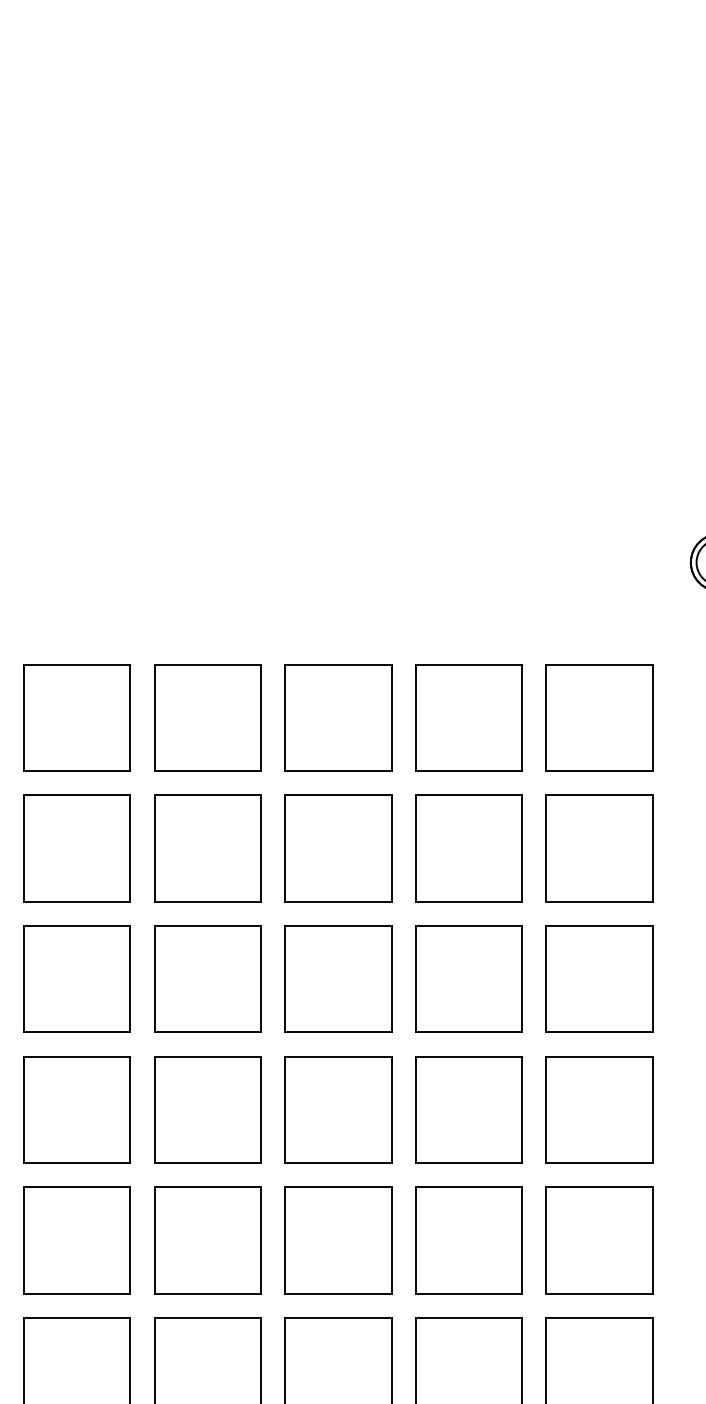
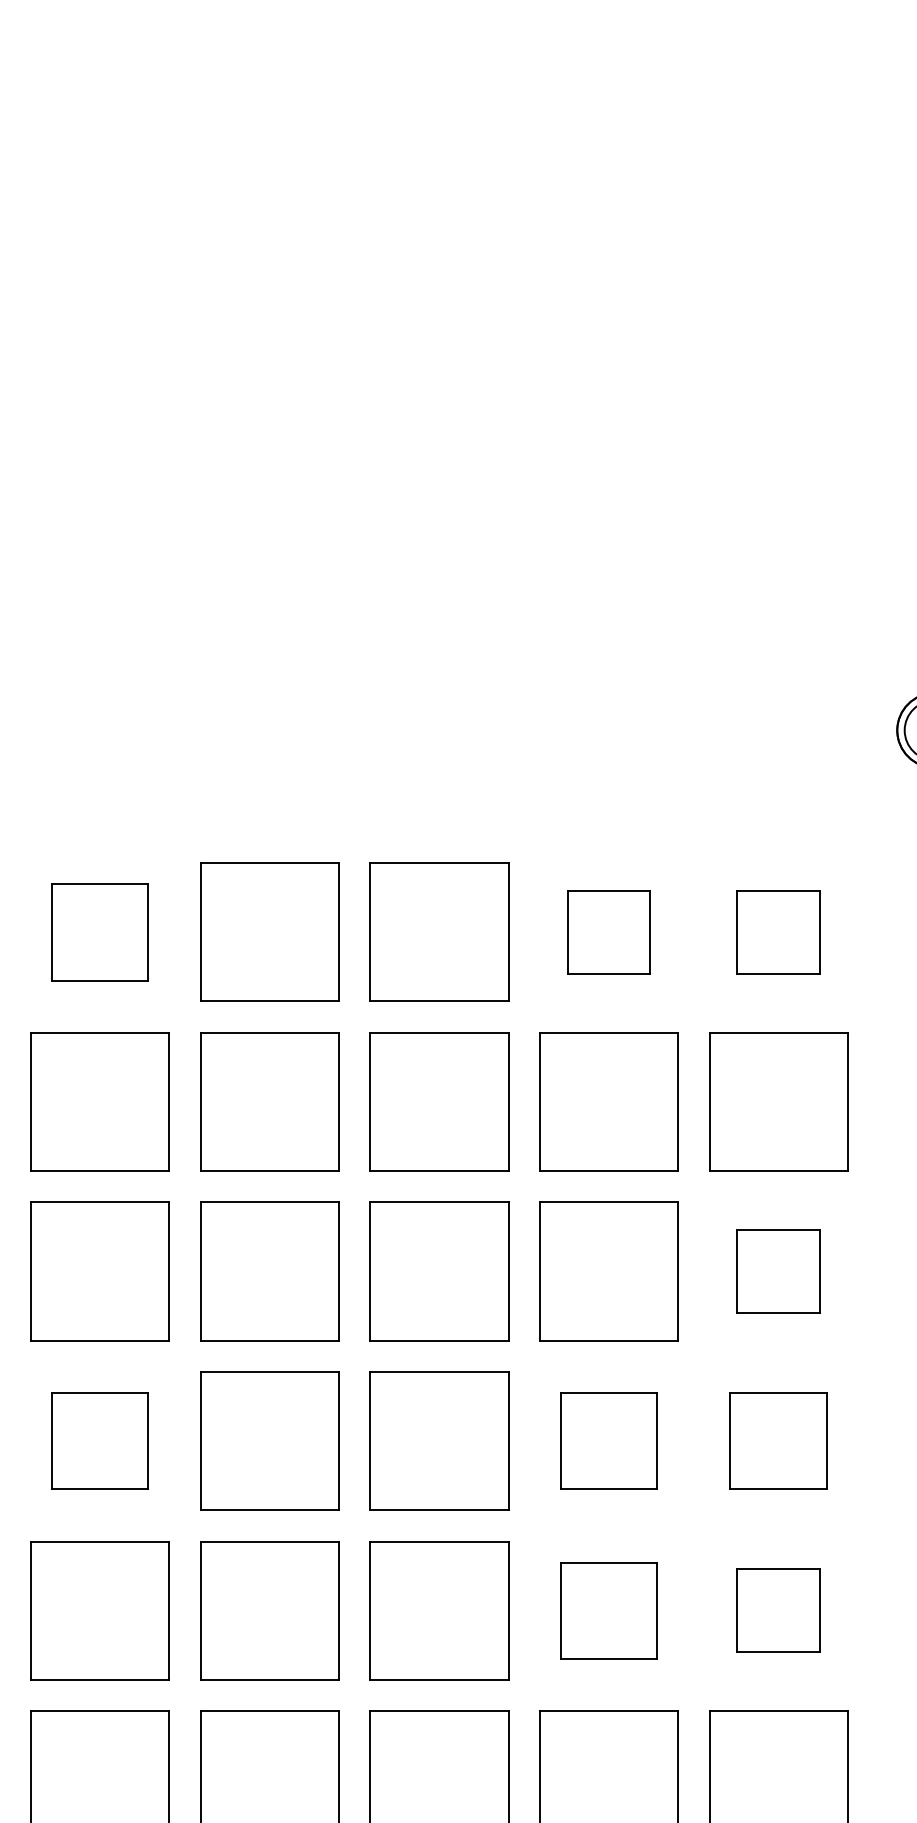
part: (76, 717) -> (99, 931), size x0.7
part: (468, 717) -> (608, 931), size x0.6
part: (599, 717) -> (778, 931), size x0.6
part: (599, 979) -> (778, 1271), size x0.6
part: (76, 1109) -> (99, 1440), size x0.7
part: (468, 1109) -> (608, 1440), size x0.7
part: (599, 1109) -> (778, 1440), size x0.7
part: (468, 1240) -> (608, 1610), size x0.7
part: (599, 1240) -> (778, 1610), size x0.6

